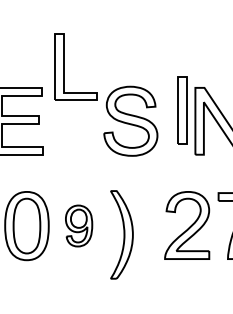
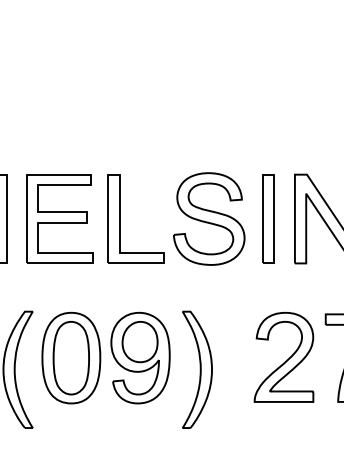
part: (63, 66) -> (120, 218), moved
part: (182, 110) -> (268, 218), moved
part: (79, 225) -> (140, 357), size x1.67

